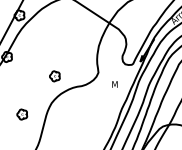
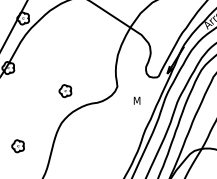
part: (22, 114) -> (18, 146), moved

